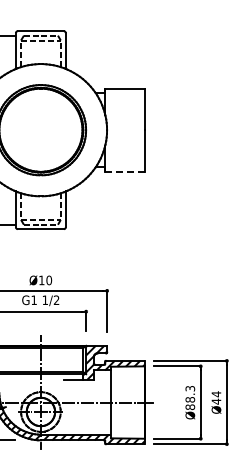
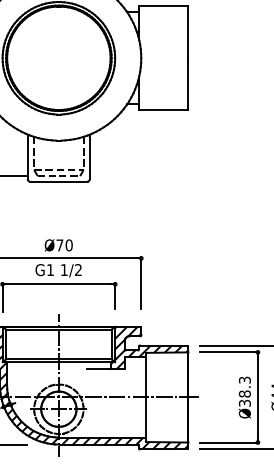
line: (125, 171) -> (164, 109), dashed -> solid
text: (41, 280) -> (59, 245), Ø10 -> Ø70
text: (190, 407) -> (245, 403), Ø88.3 -> Ø38.3

